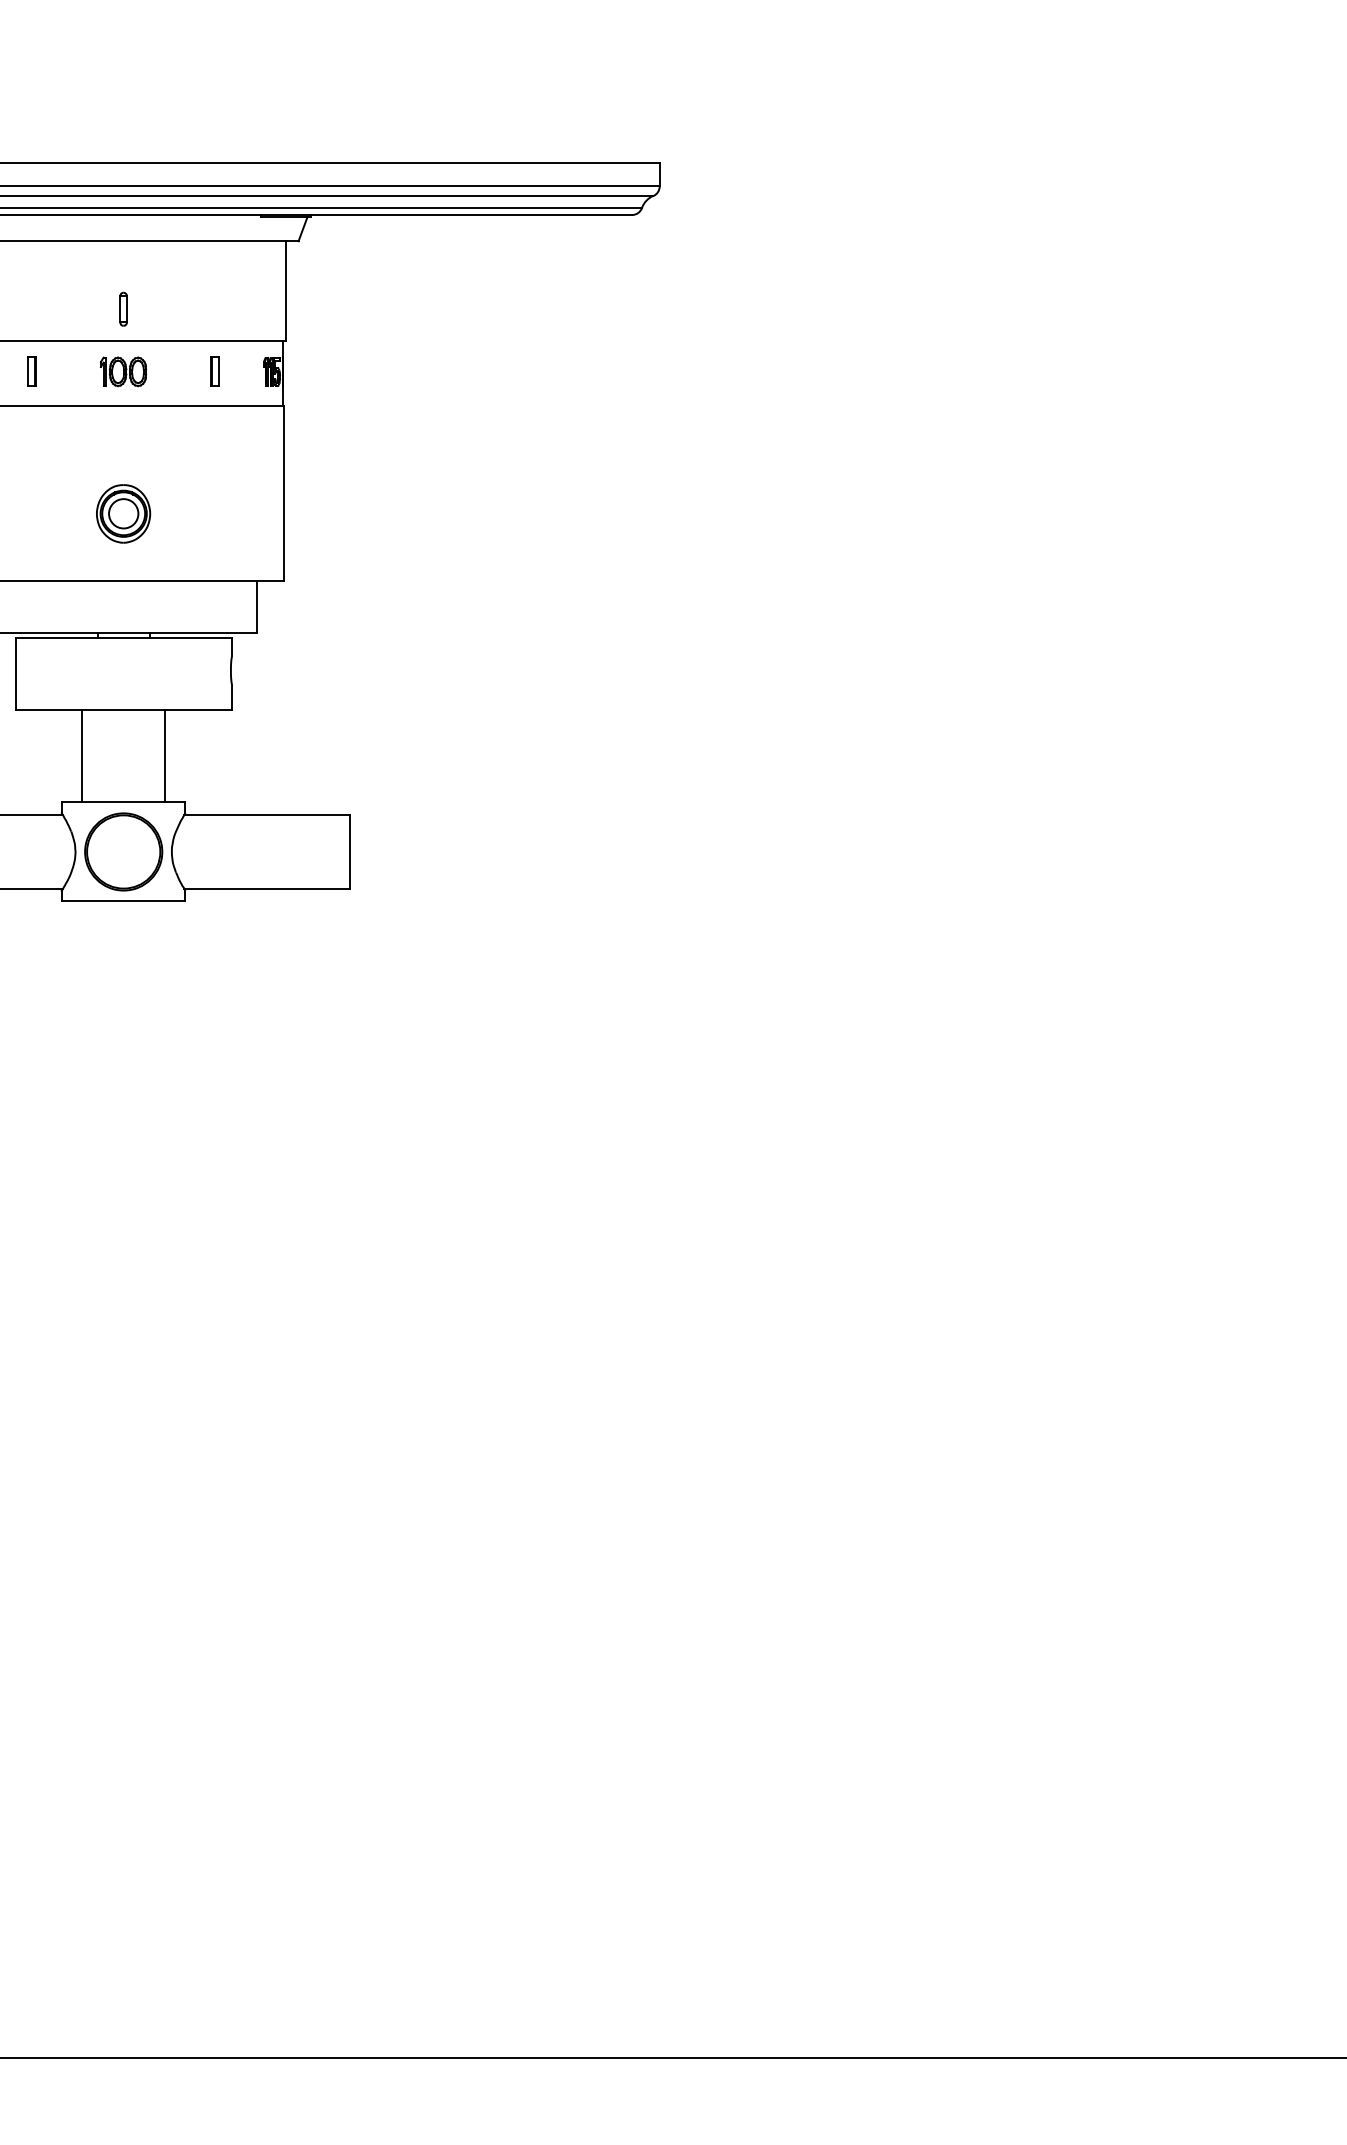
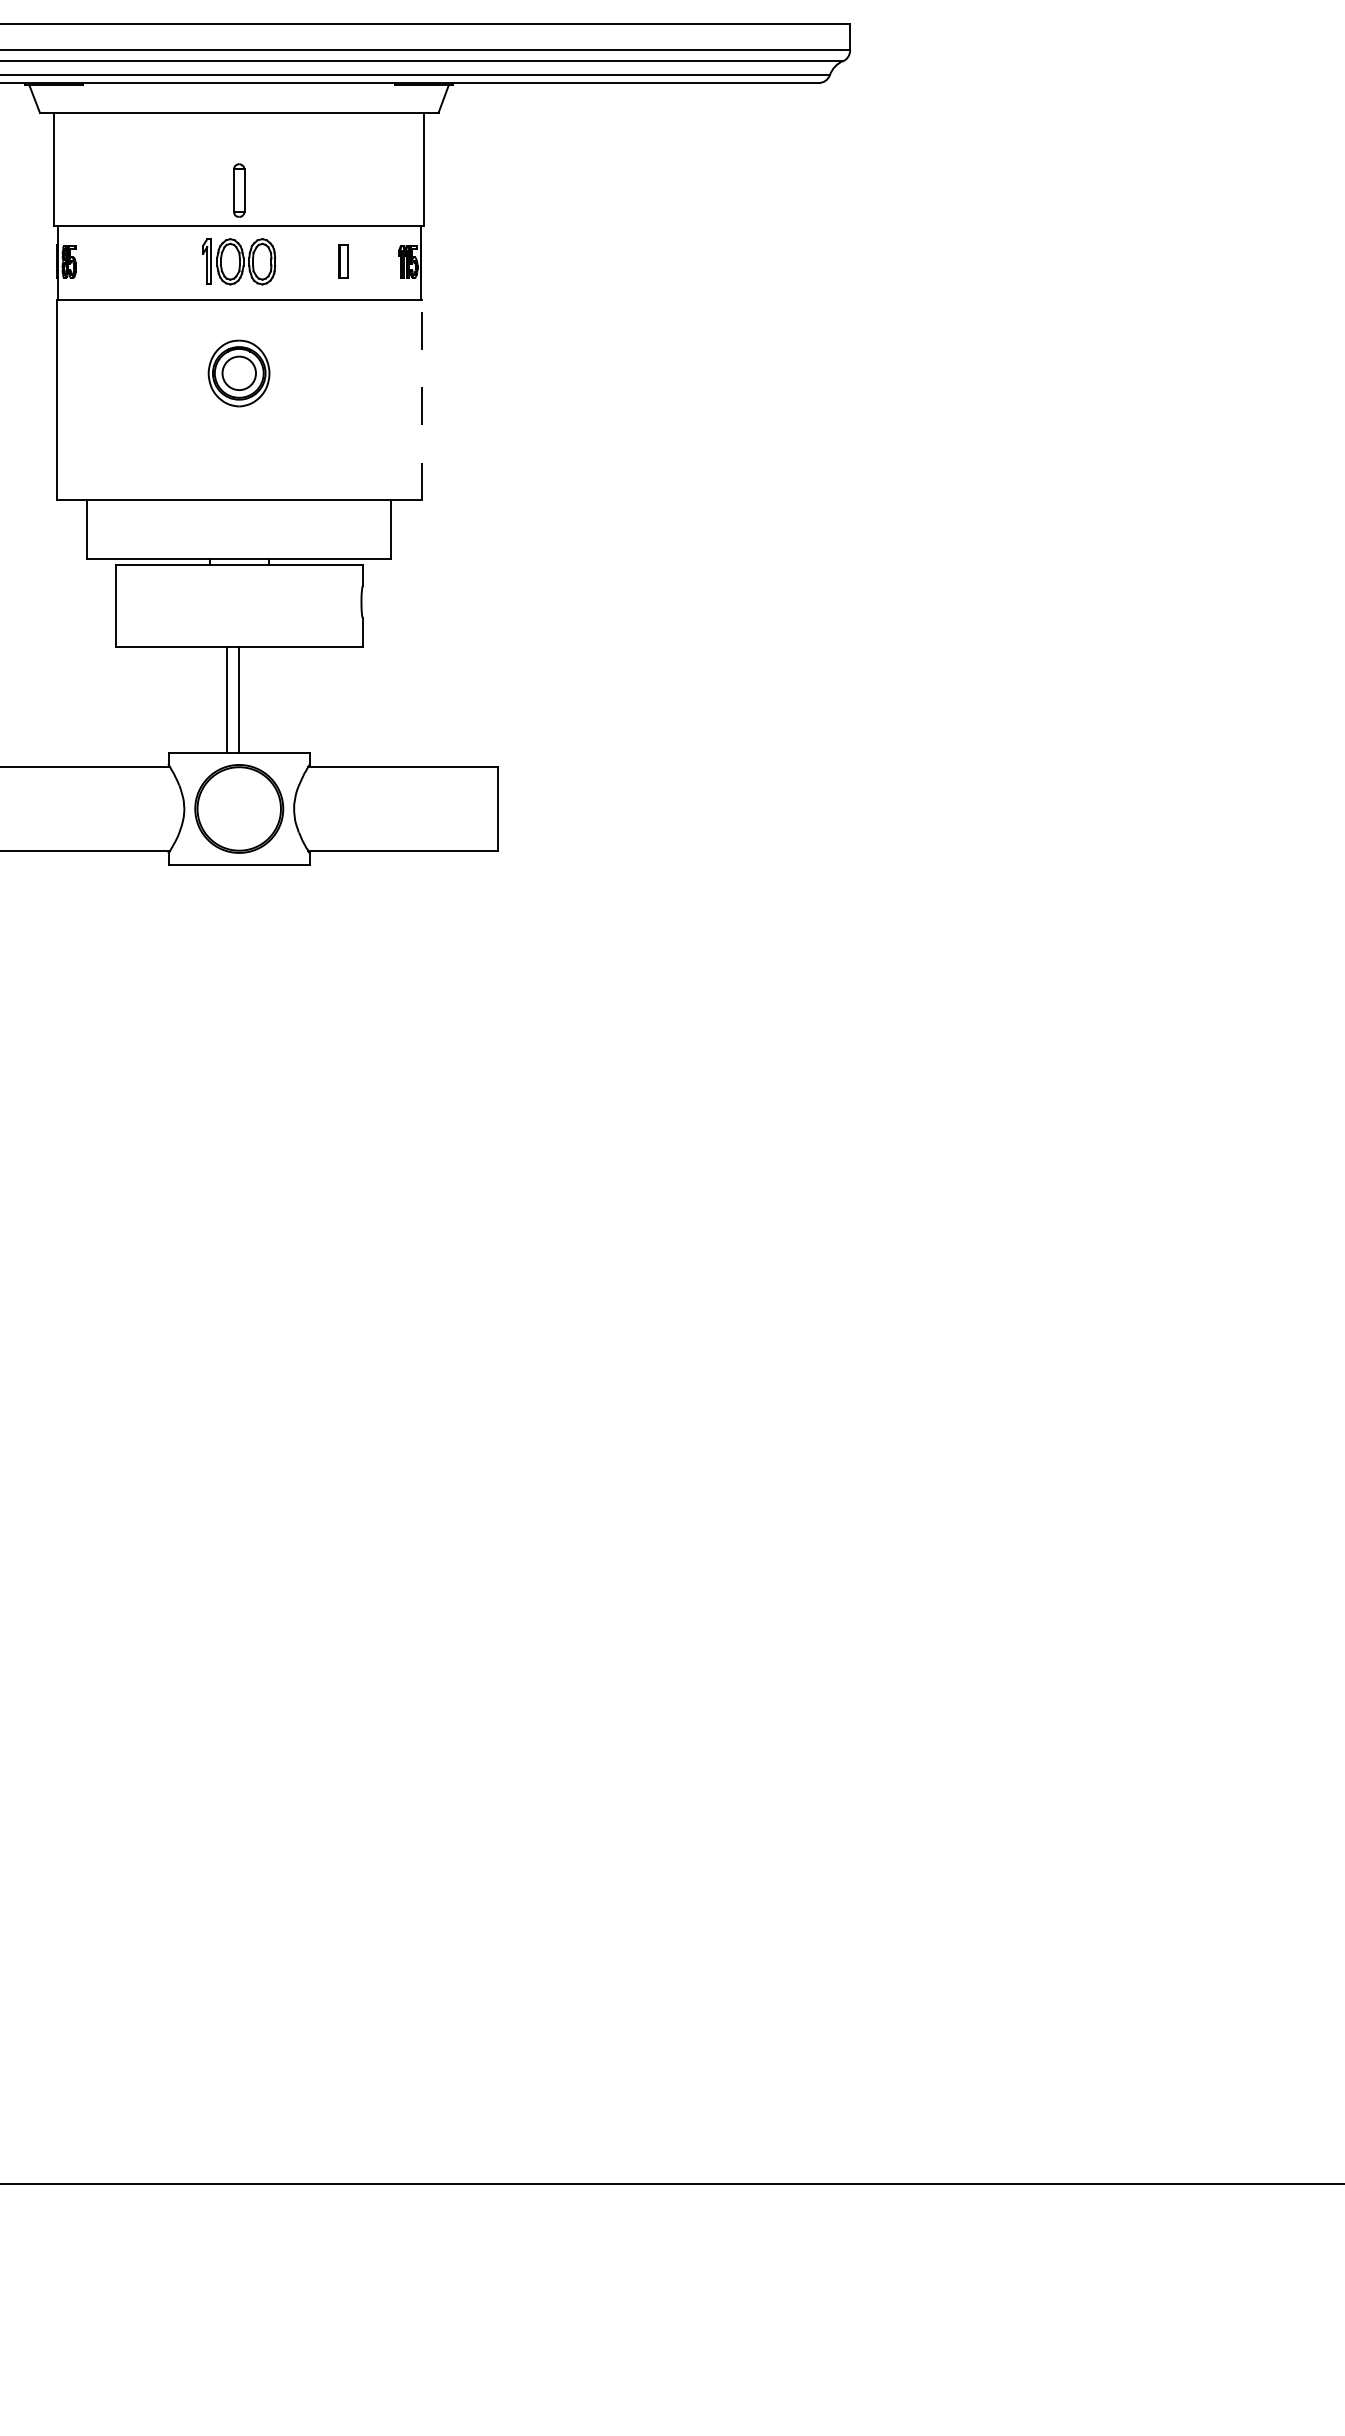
part: (123, 308) -> (239, 189), size x1.4
part: (31, 371) -> (134, 261), removed
part: (123, 371) -> (239, 261), size x1.4
line: (283, 493) -> (421, 400), solid -> dashed
part: (123, 513) -> (239, 373), moved
line: (82, 756) -> (239, 700), moved
line: (164, 756) -> (226, 700), moved

